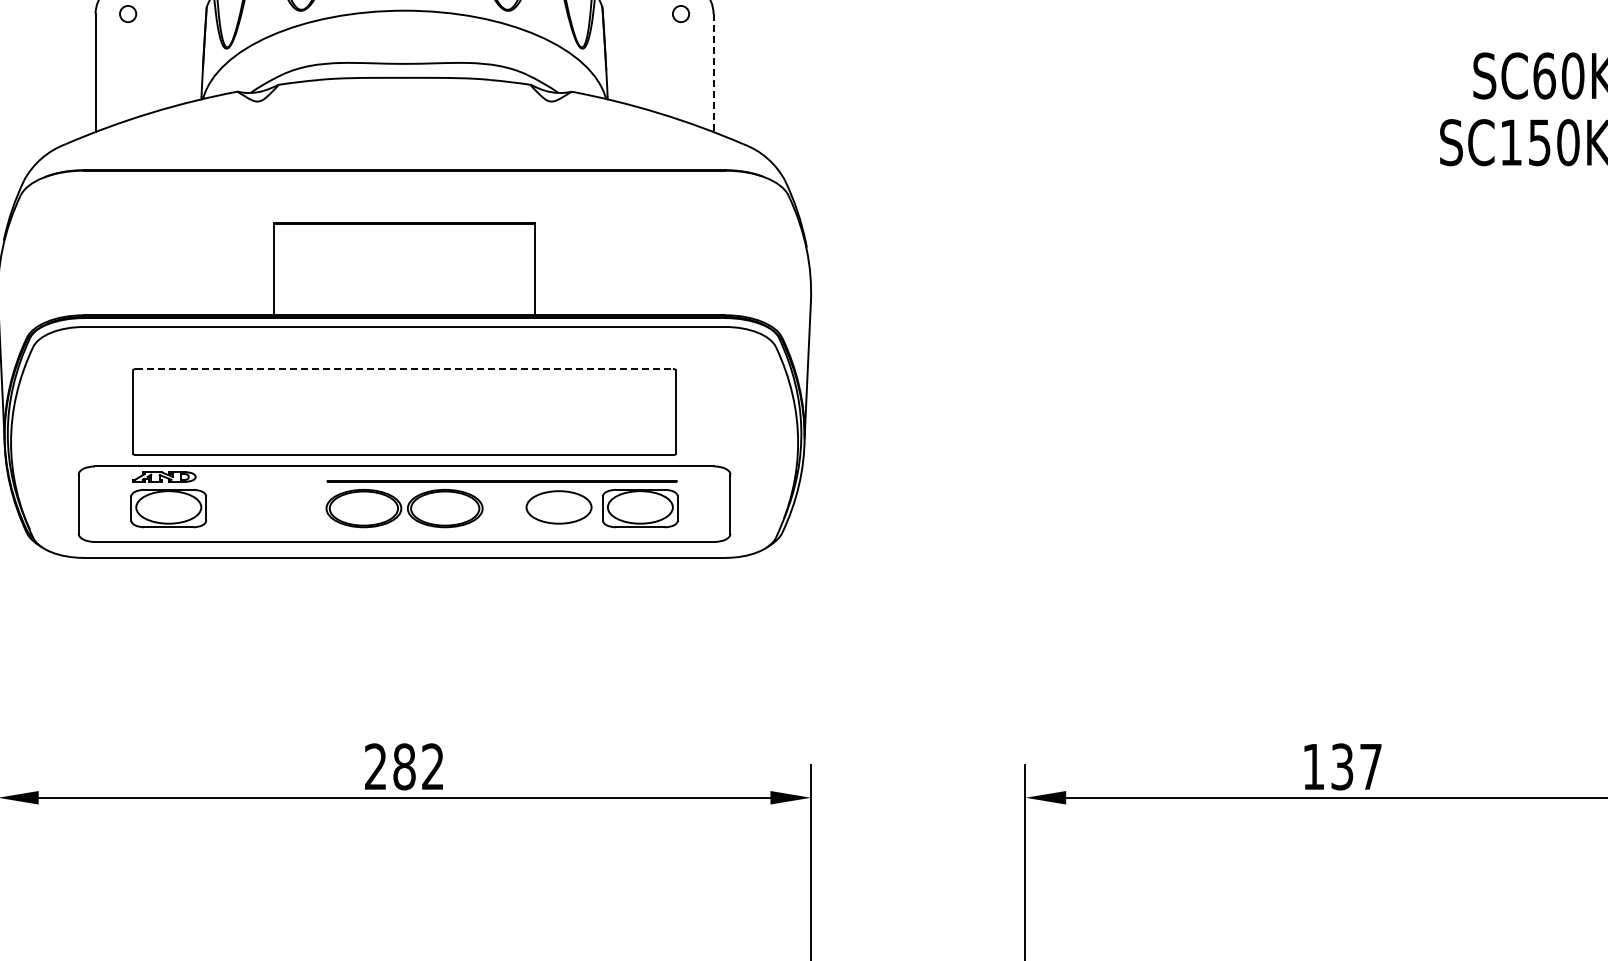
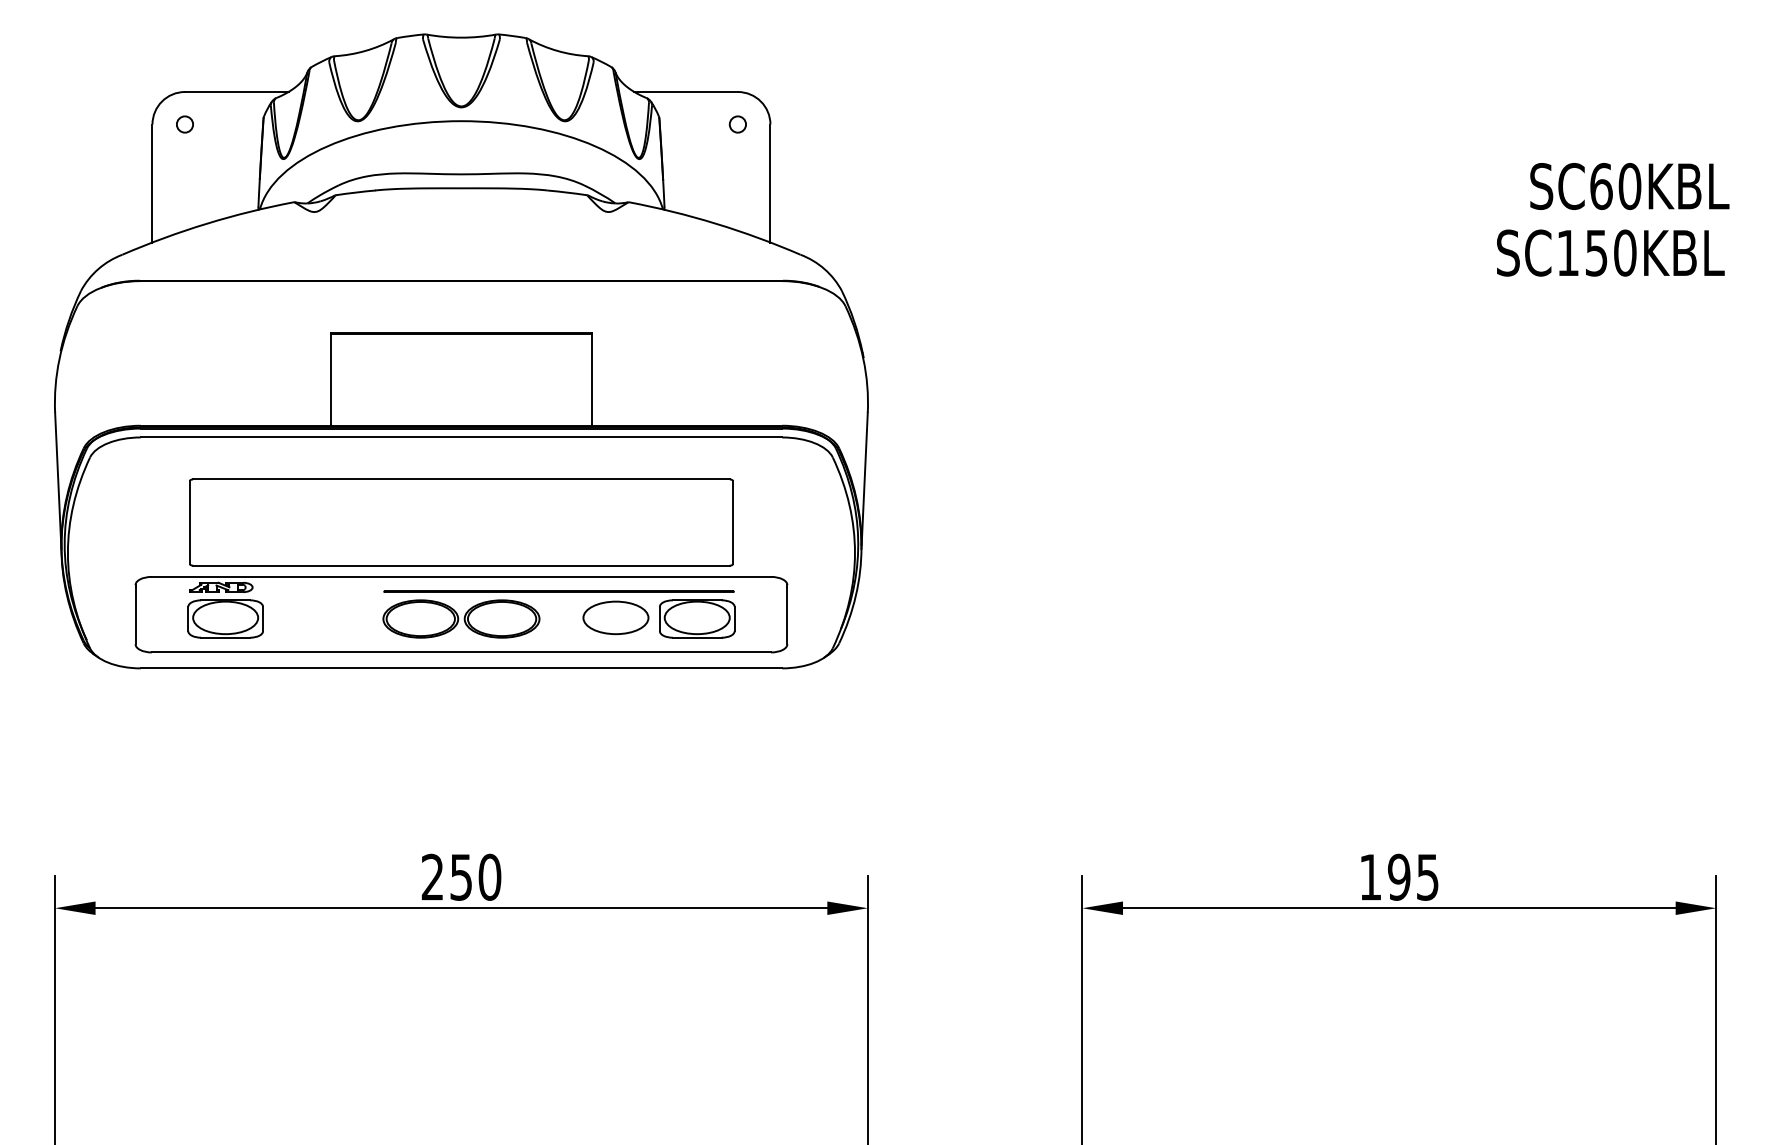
line: (713, 73) -> (770, 183), dashed -> solid
line: (404, 369) -> (461, 479), dashed -> solid
text: (418, 766) -> (475, 876), 282 -> 250
text: (1356, 766) -> (1413, 876), 137 -> 195

